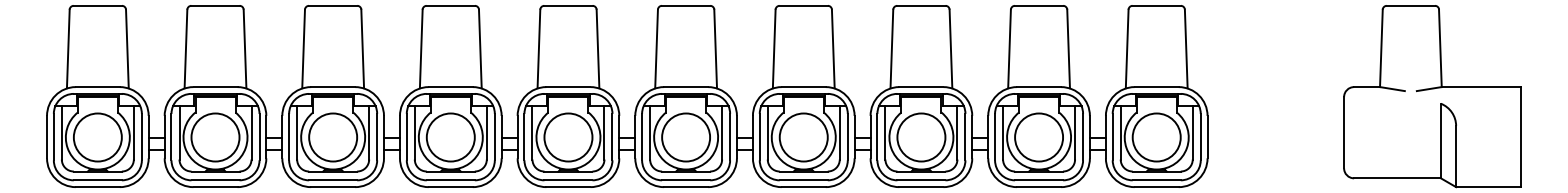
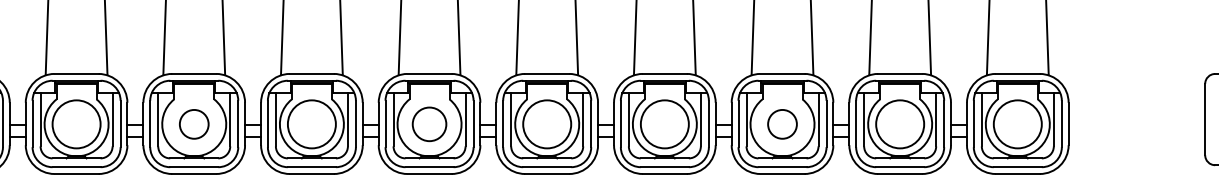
circle: (333, 137) -> (194, 124), size x0.6
circle: (568, 137) -> (429, 124), size x0.7
circle: (921, 137) -> (782, 124), size x0.6

